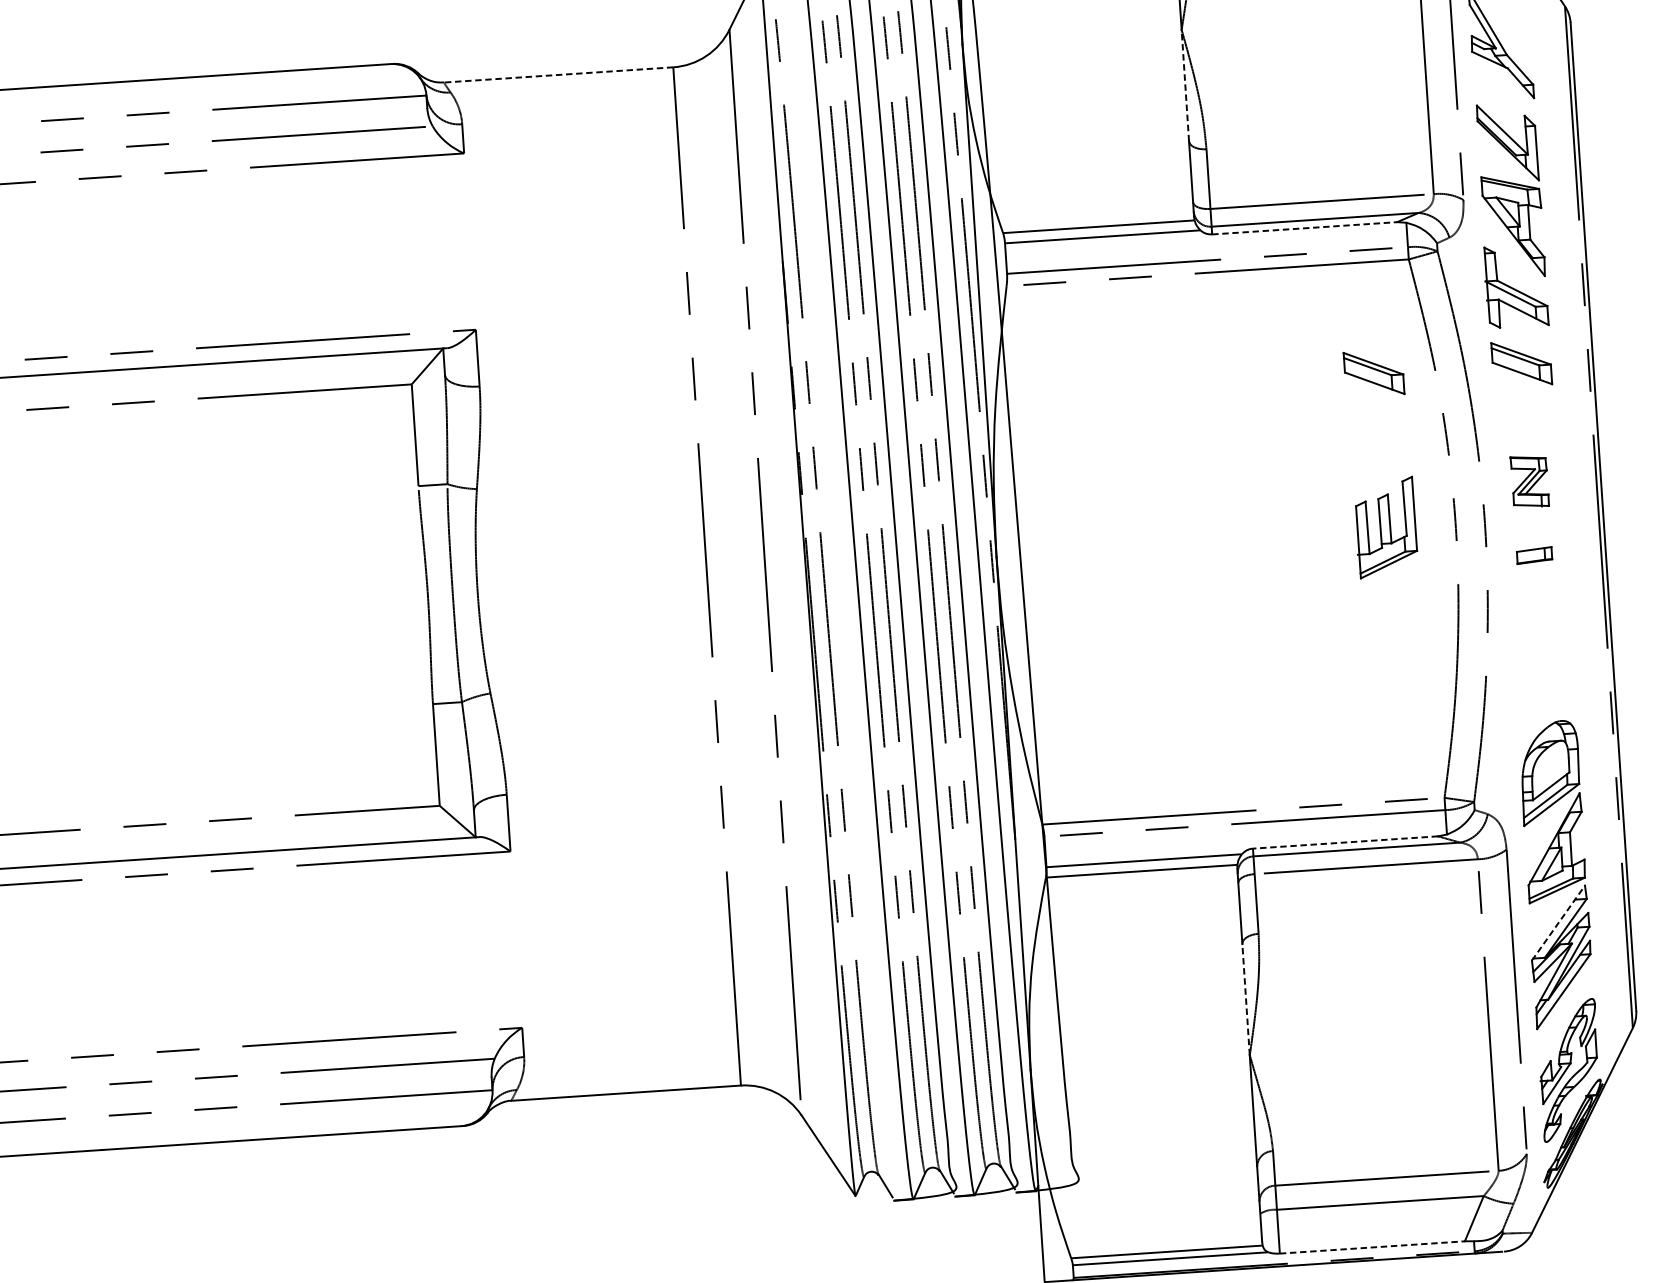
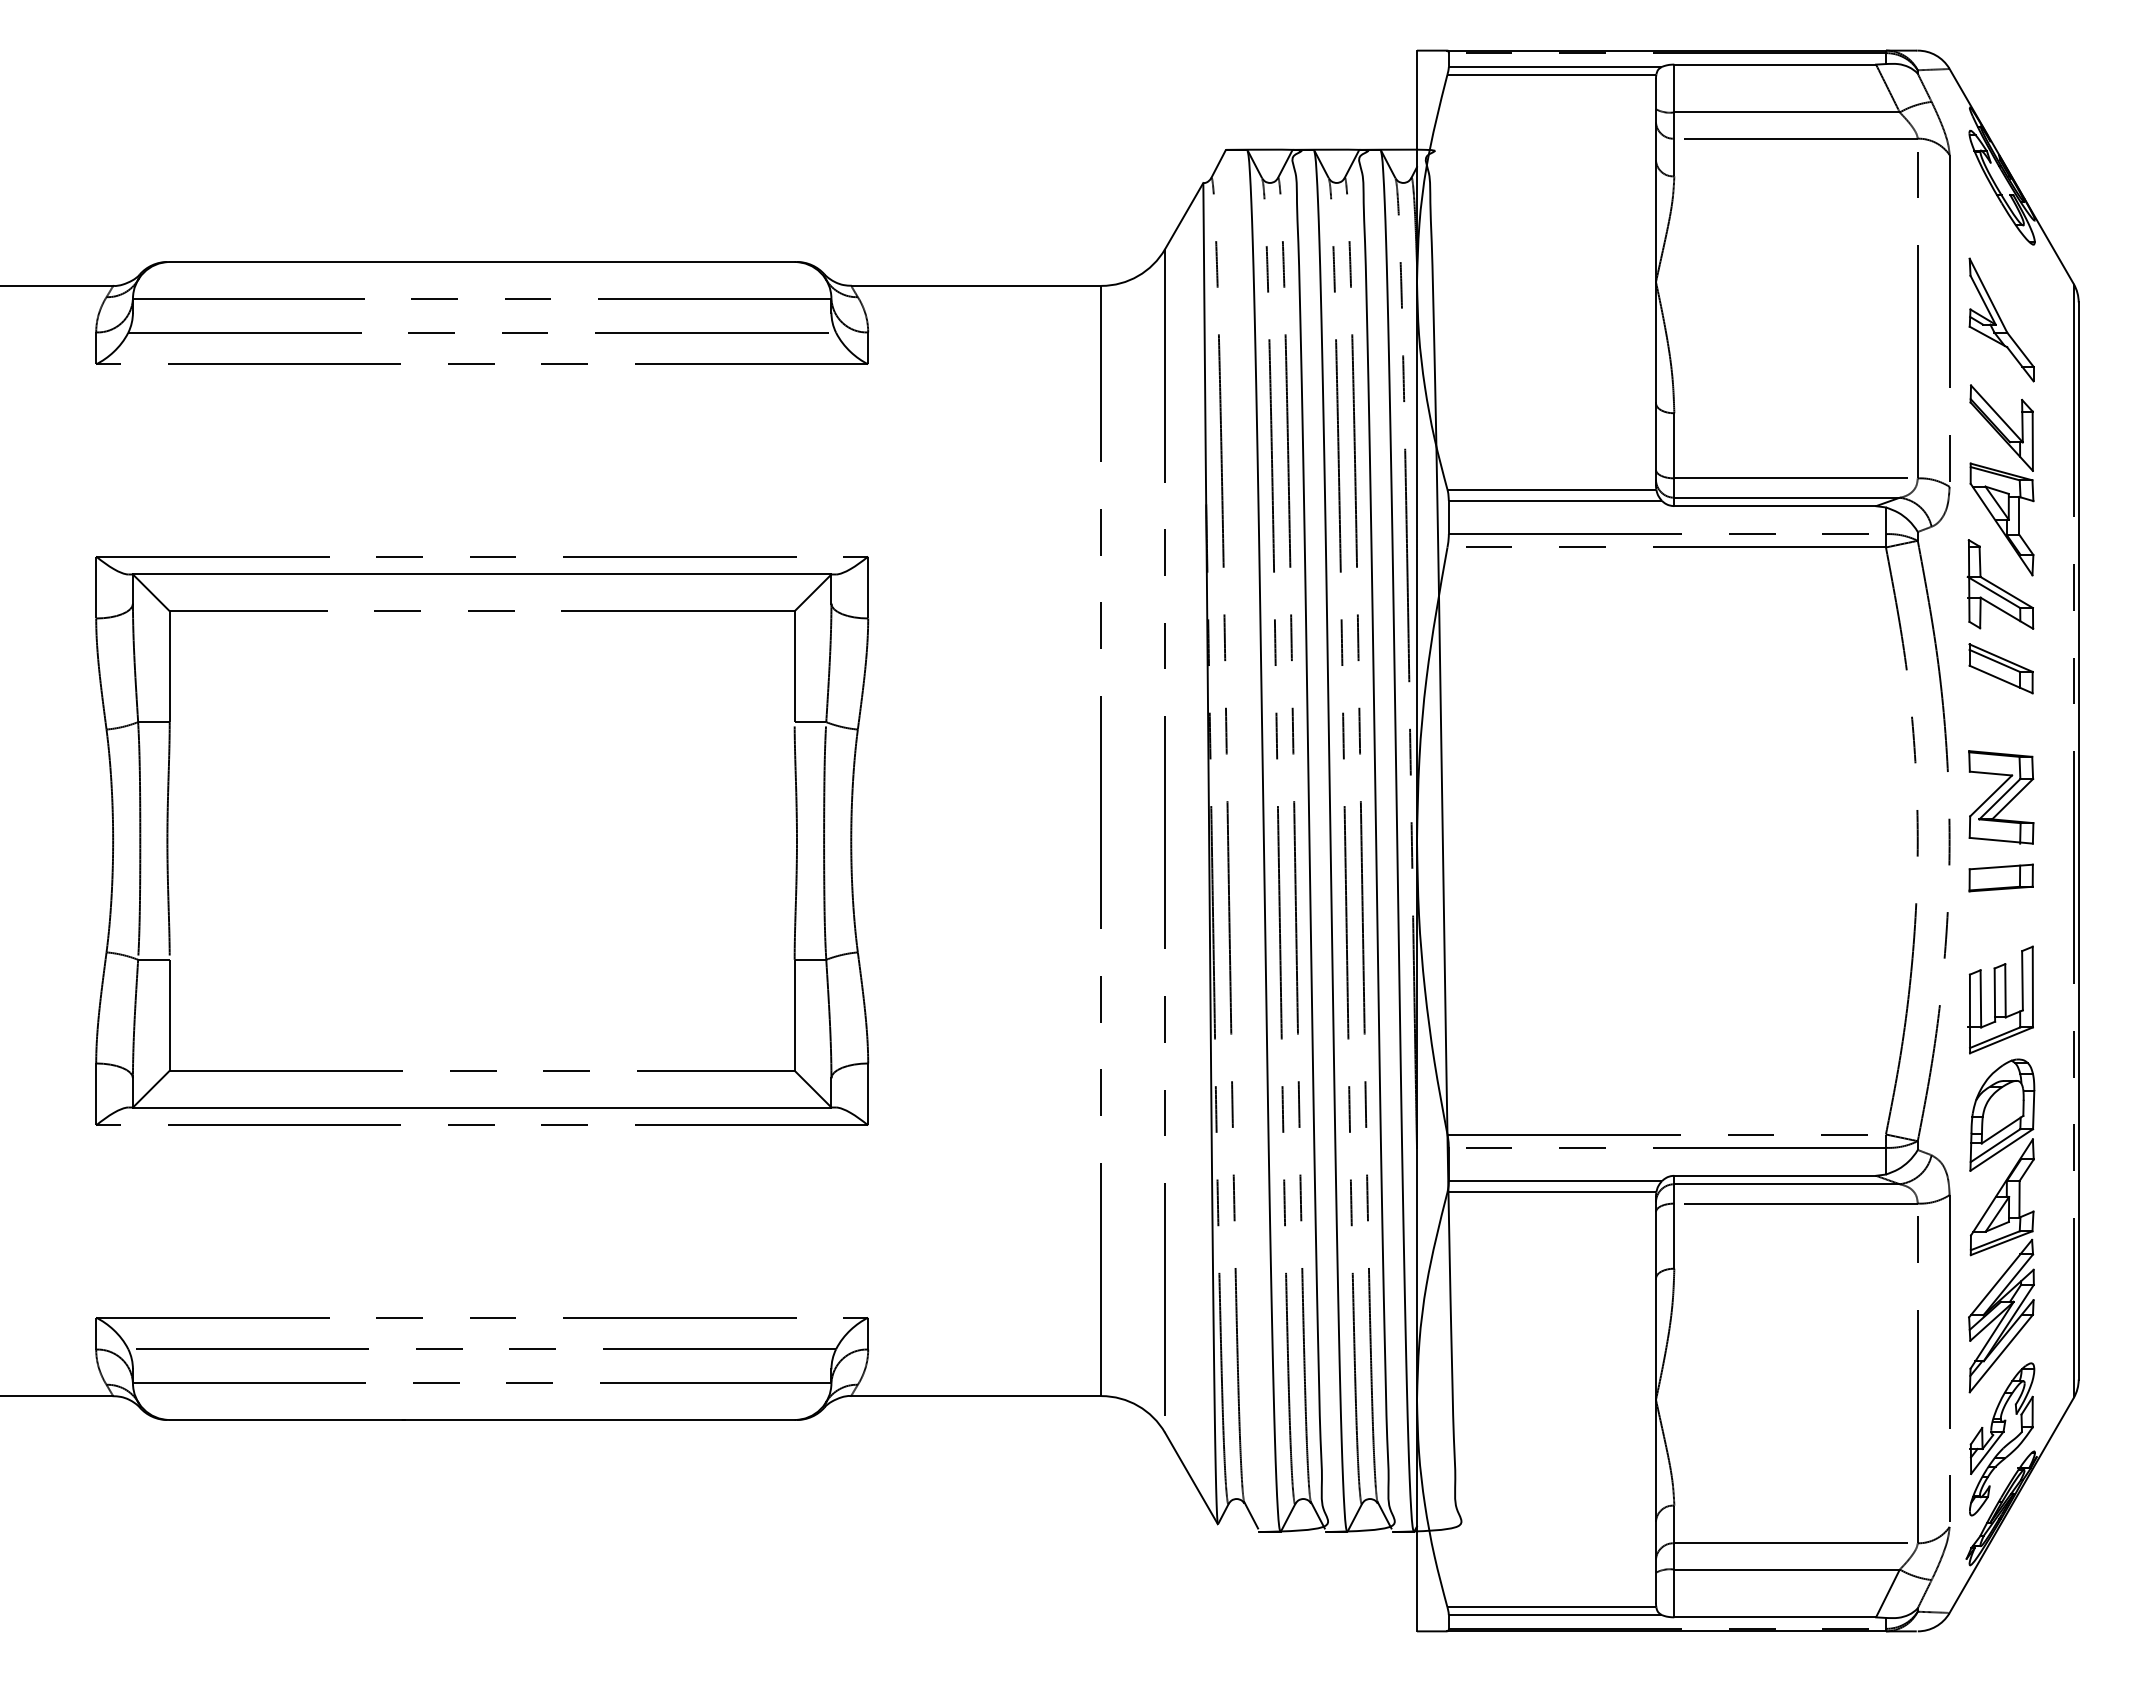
line: (558, 74) -> (976, 285), dashed -> solid
line: (1184, 85) -> (1655, 342), dashed -> solid
line: (1304, 228) -> (1775, 506), dashed -> solid
part: (1373, 373) -> (1839, 668), removed
part: (1529, 481) -> (2001, 797), size x1.67
part: (1385, 527) -> (2000, 999), moved
part: (1533, 555) -> (2000, 877), size x1.67
line: (1345, 842) -> (1775, 1175), dashed -> solid
line: (1558, 922) -> (2000, 1278), dashed -> solid
line: (1245, 999) -> (1655, 1339), dashed -> solid
line: (1372, 1247) -> (1775, 1617), dashed -> solid

